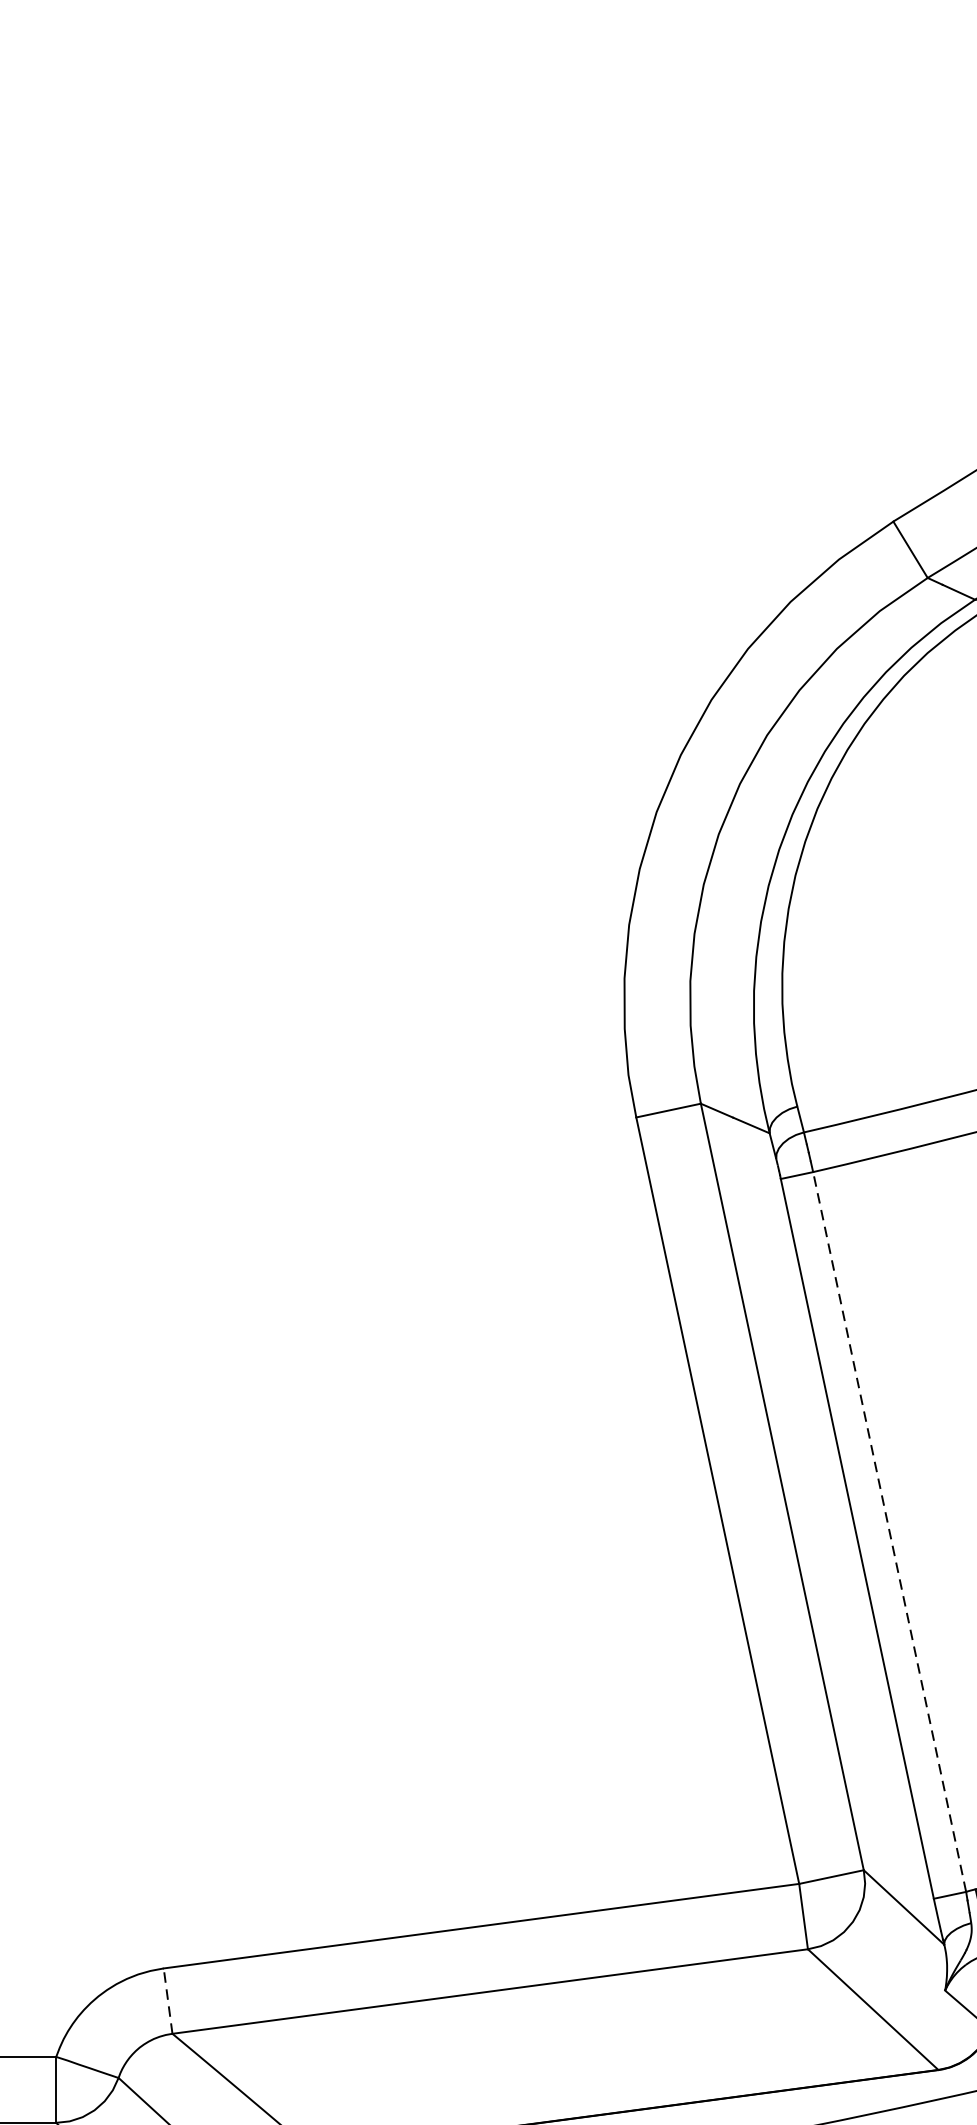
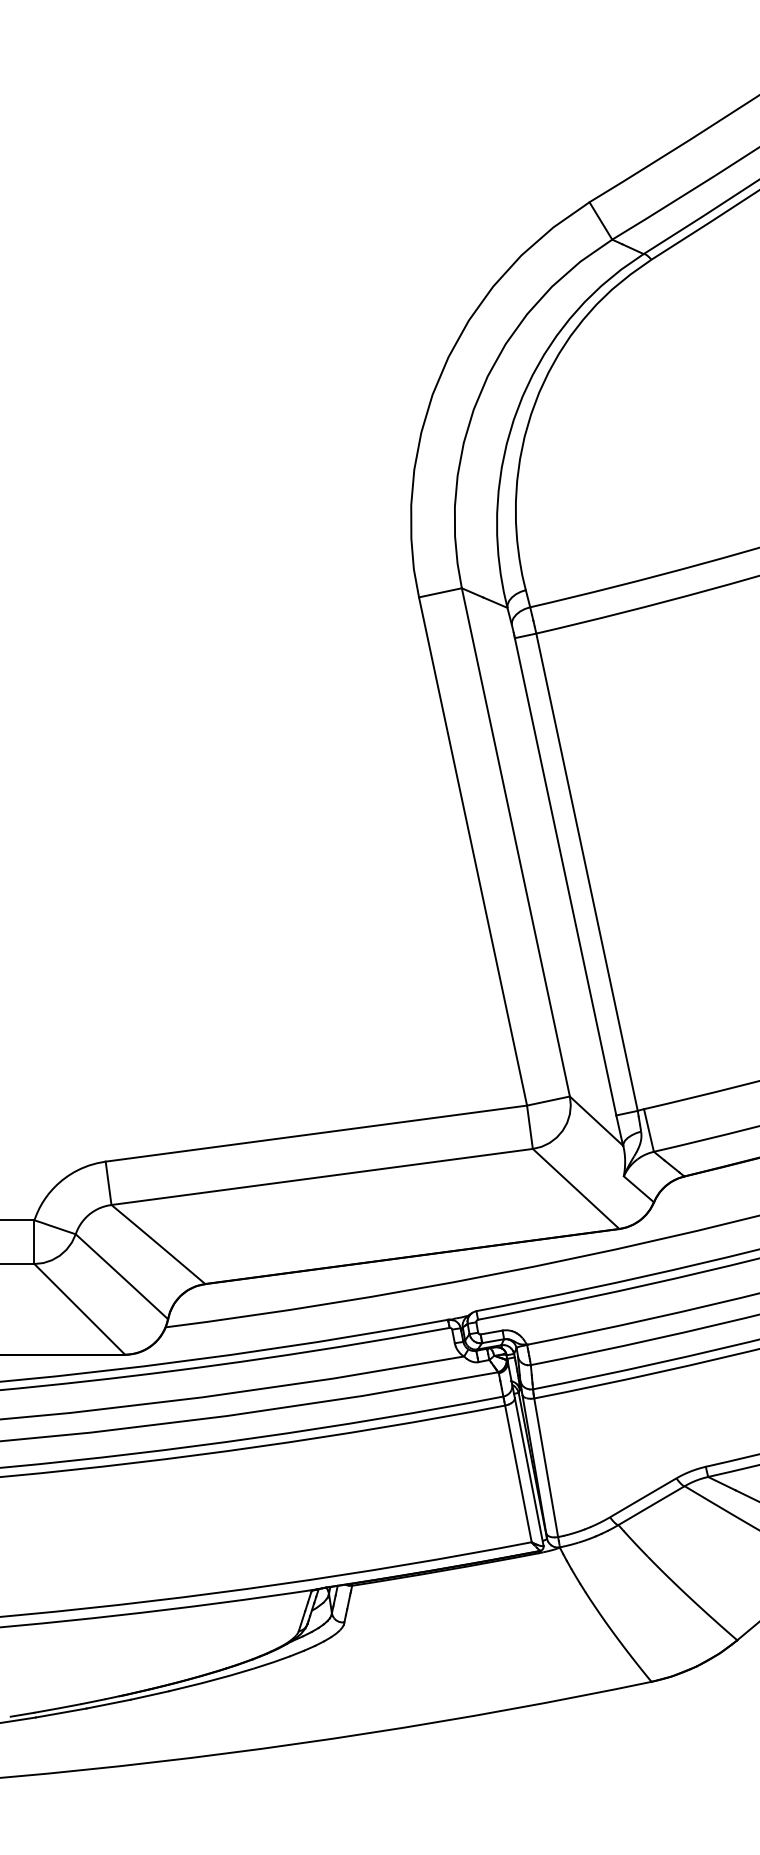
line: (890, 1532) -> (587, 872), dashed -> solid
line: (167, 2001) -> (108, 1183), dashed -> solid

